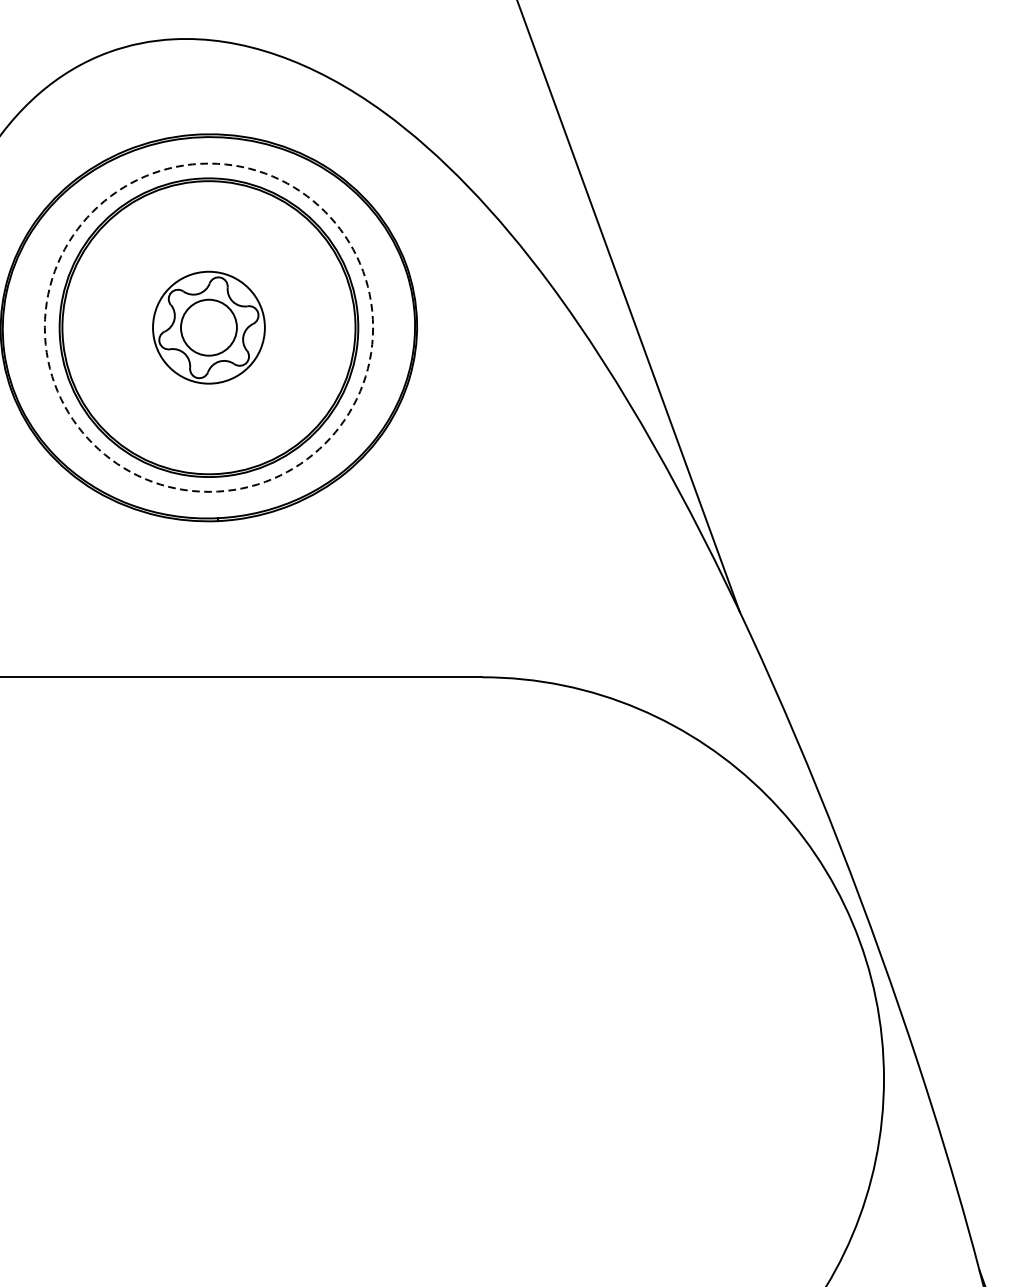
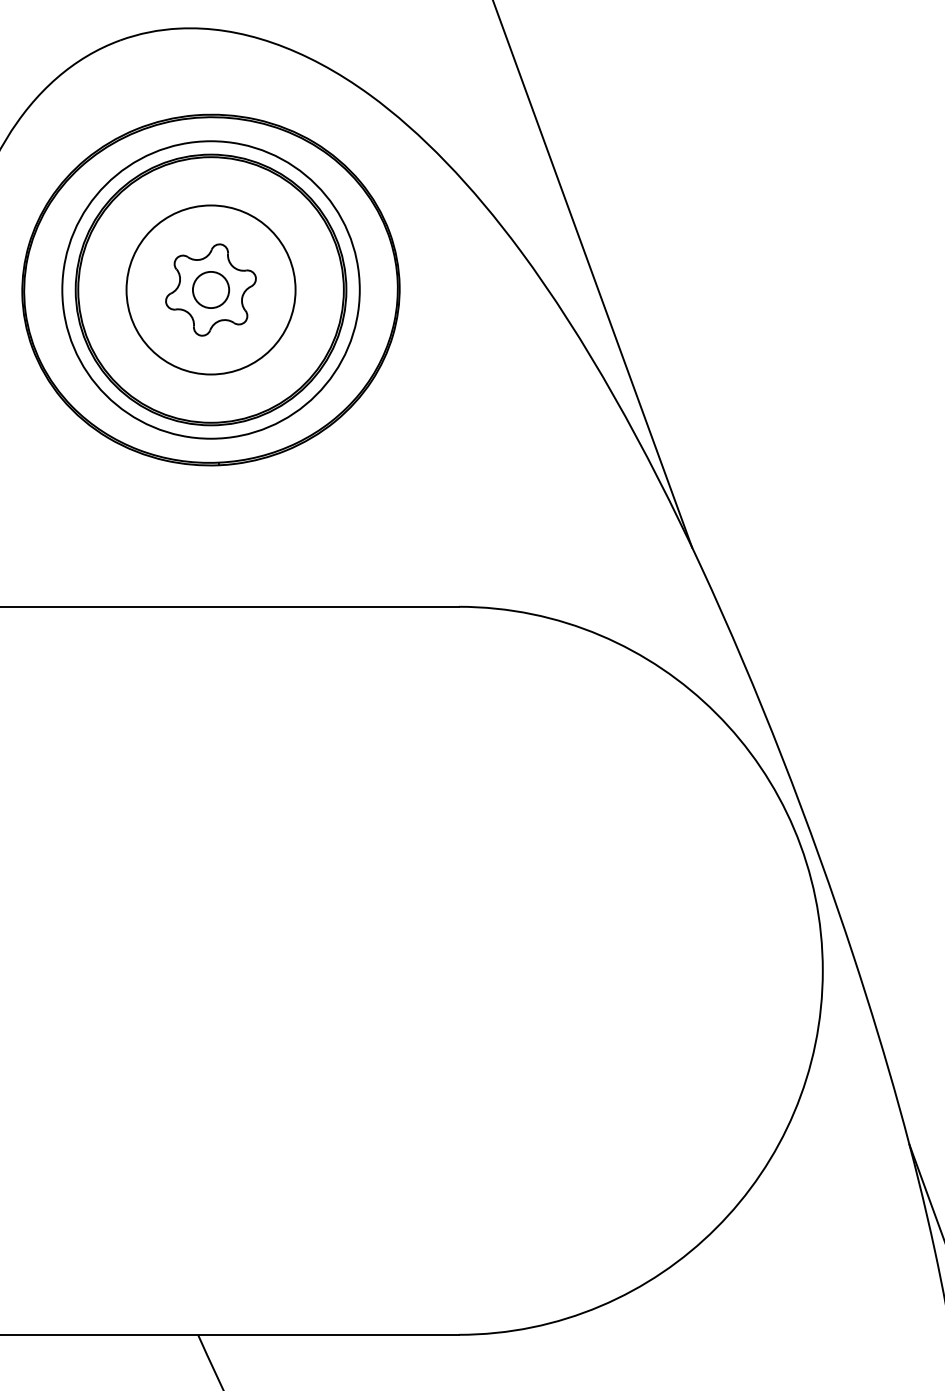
circle: (208, 327) -> (210, 289), dashed -> solid
circle: (208, 327) -> (210, 289), size x0.71
circle: (208, 327) -> (210, 289), size x1.67

